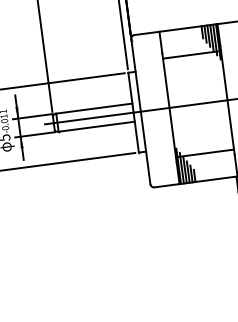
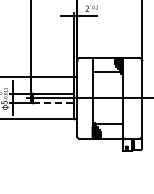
line: (97, 127) -> (53, 103), solid -> dashed

